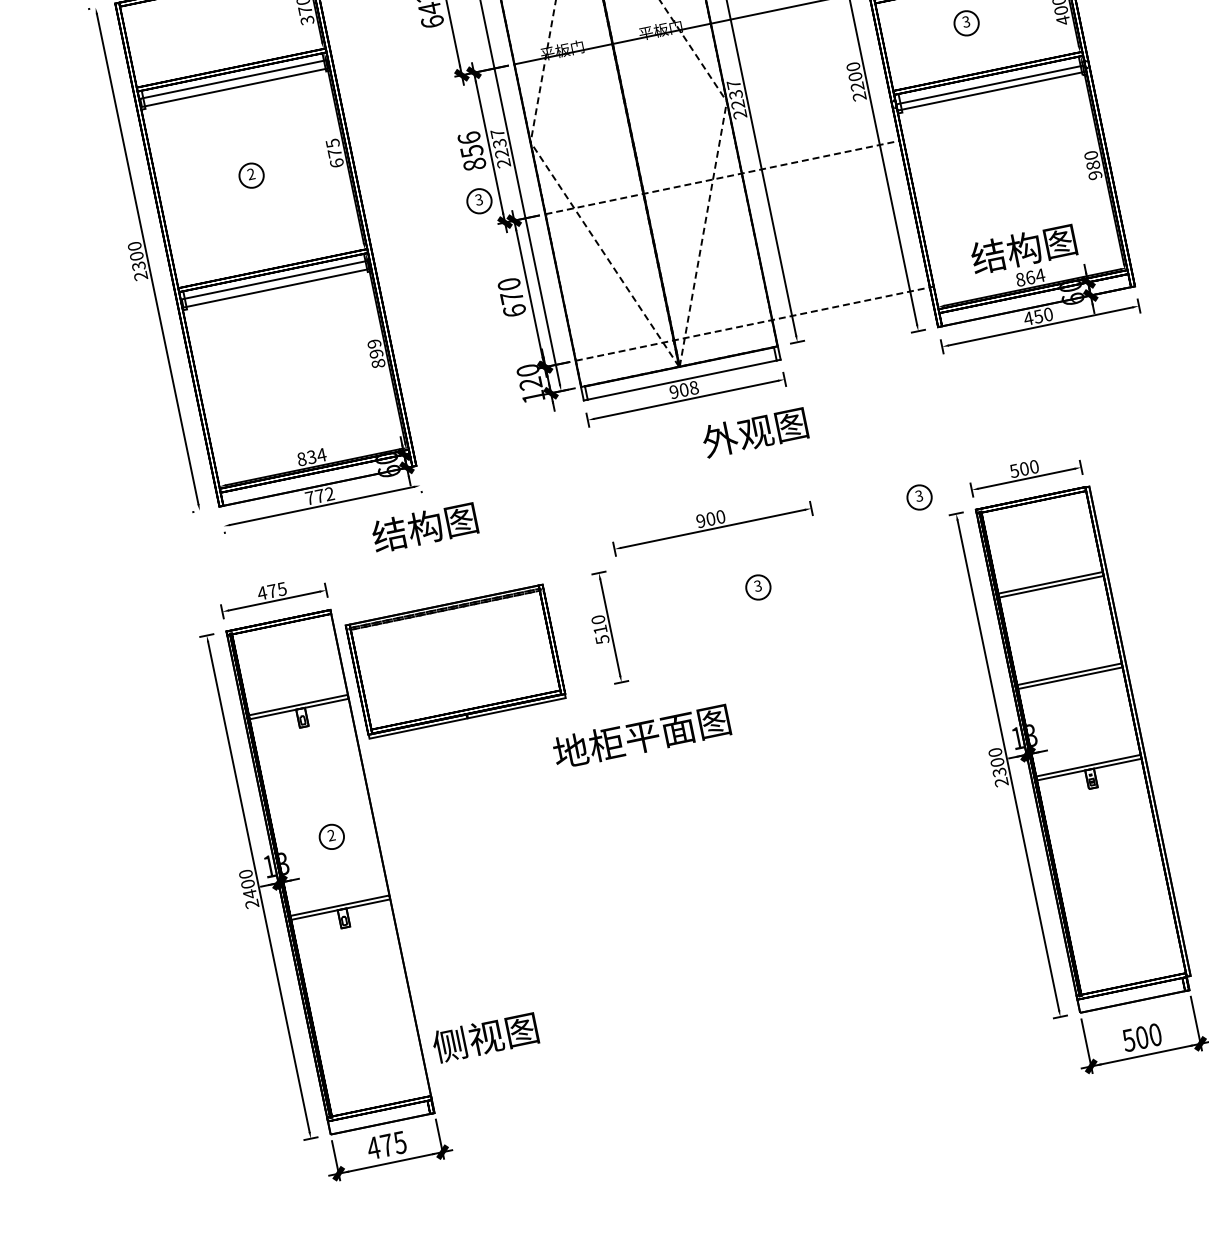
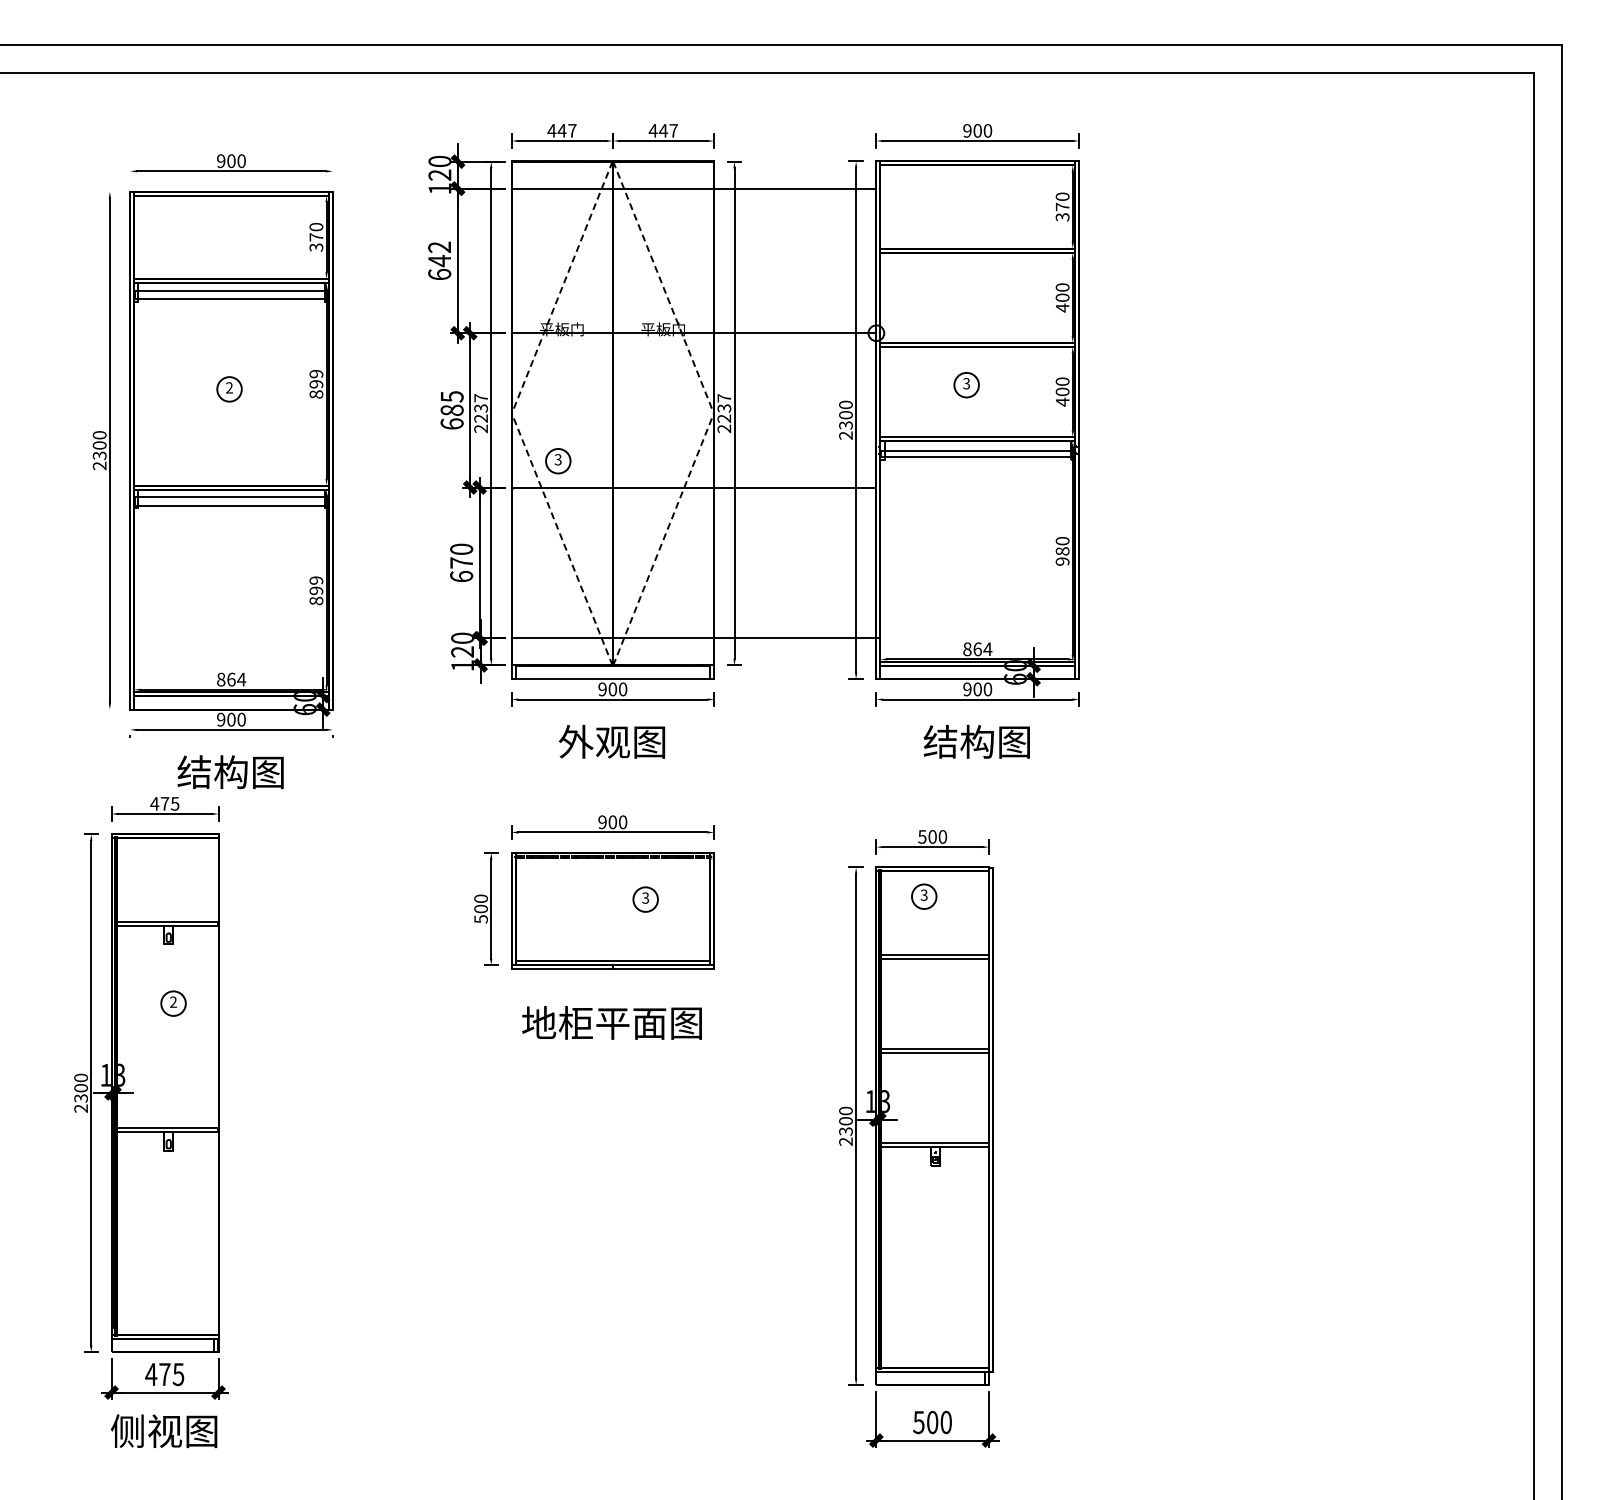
text: (857, 86) -> (845, 425), 2200 -> 2300
text: (471, 151) -> (451, 410), 856 -> 685
text: (335, 153) -> (316, 384), 675 -> 899
line: (722, 177) -> (694, 487), dashed -> solid
part: (479, 201) -> (558, 461), moved
text: (1023, 248) -> (976, 741), moved
text: (1032, 317) -> (971, 689), 450 -> 900
line: (755, 323) -> (696, 638), dashed -> solid
text: (693, 388) -> (622, 689), 908 -> 900
text: (754, 432) -> (611, 741), moved
text: (311, 457) -> (231, 679), 834 -> 864
text: (319, 495) -> (231, 719), 772 -> 900
part: (919, 497) -> (924, 896), moved
text: (424, 527) -> (230, 772), moved
text: (600, 629) -> (481, 908), 510 -> 500
part: (455, 661) -> (612, 910), moved
text: (641, 736) -> (611, 1022), moved
part: (331, 836) -> (173, 1003), moved
text: (250, 894) -> (81, 1098), 2400 -> 2300
text: (485, 1036) -> (164, 1430), moved

